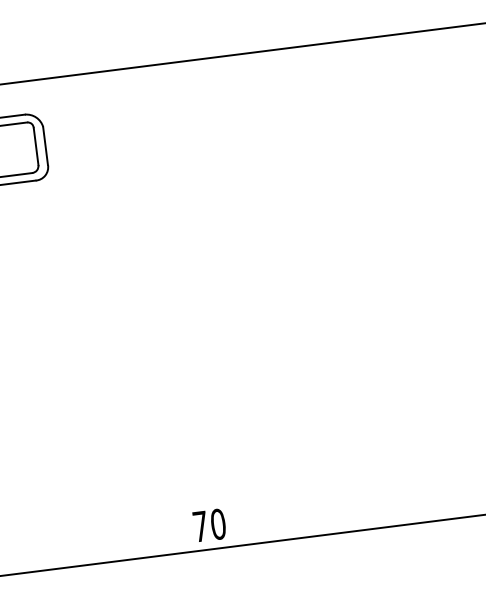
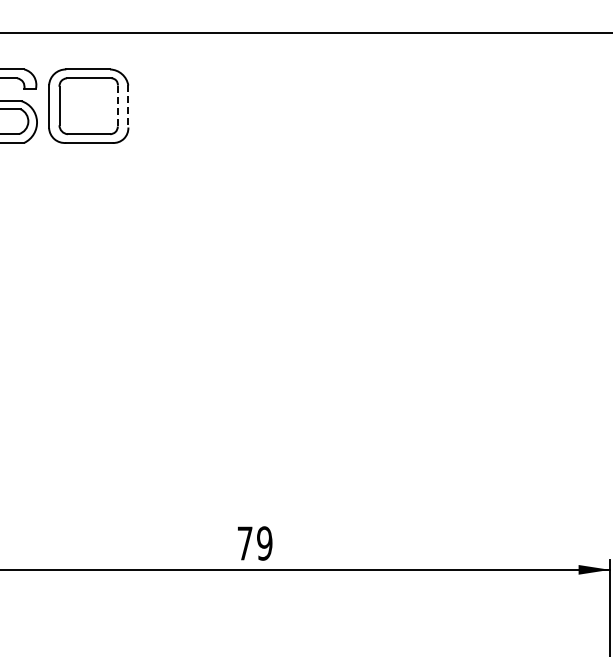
line: (45, 145) -> (128, 106), solid -> dashed
line: (35, 147) -> (117, 106), solid -> dashed
text: (218, 524) -> (264, 543), 70 -> 79

